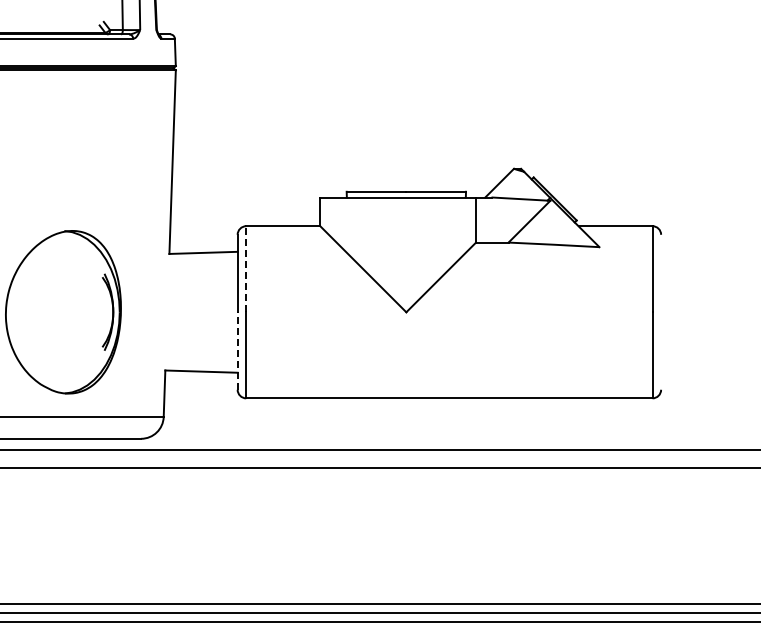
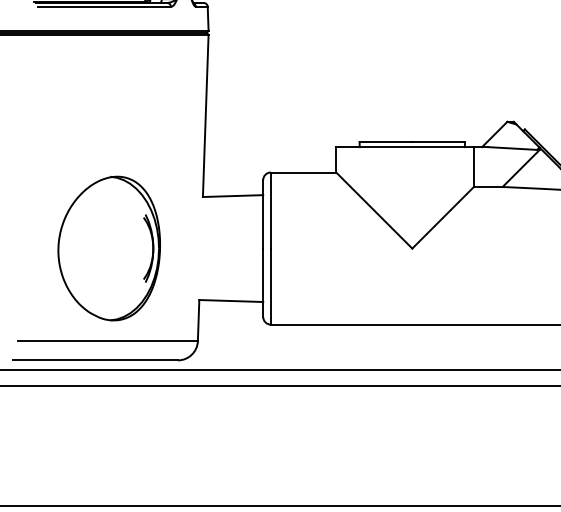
line: (246, 268) -> (271, 209), dashed -> solid
line: (237, 351) -> (263, 283), dashed -> solid

